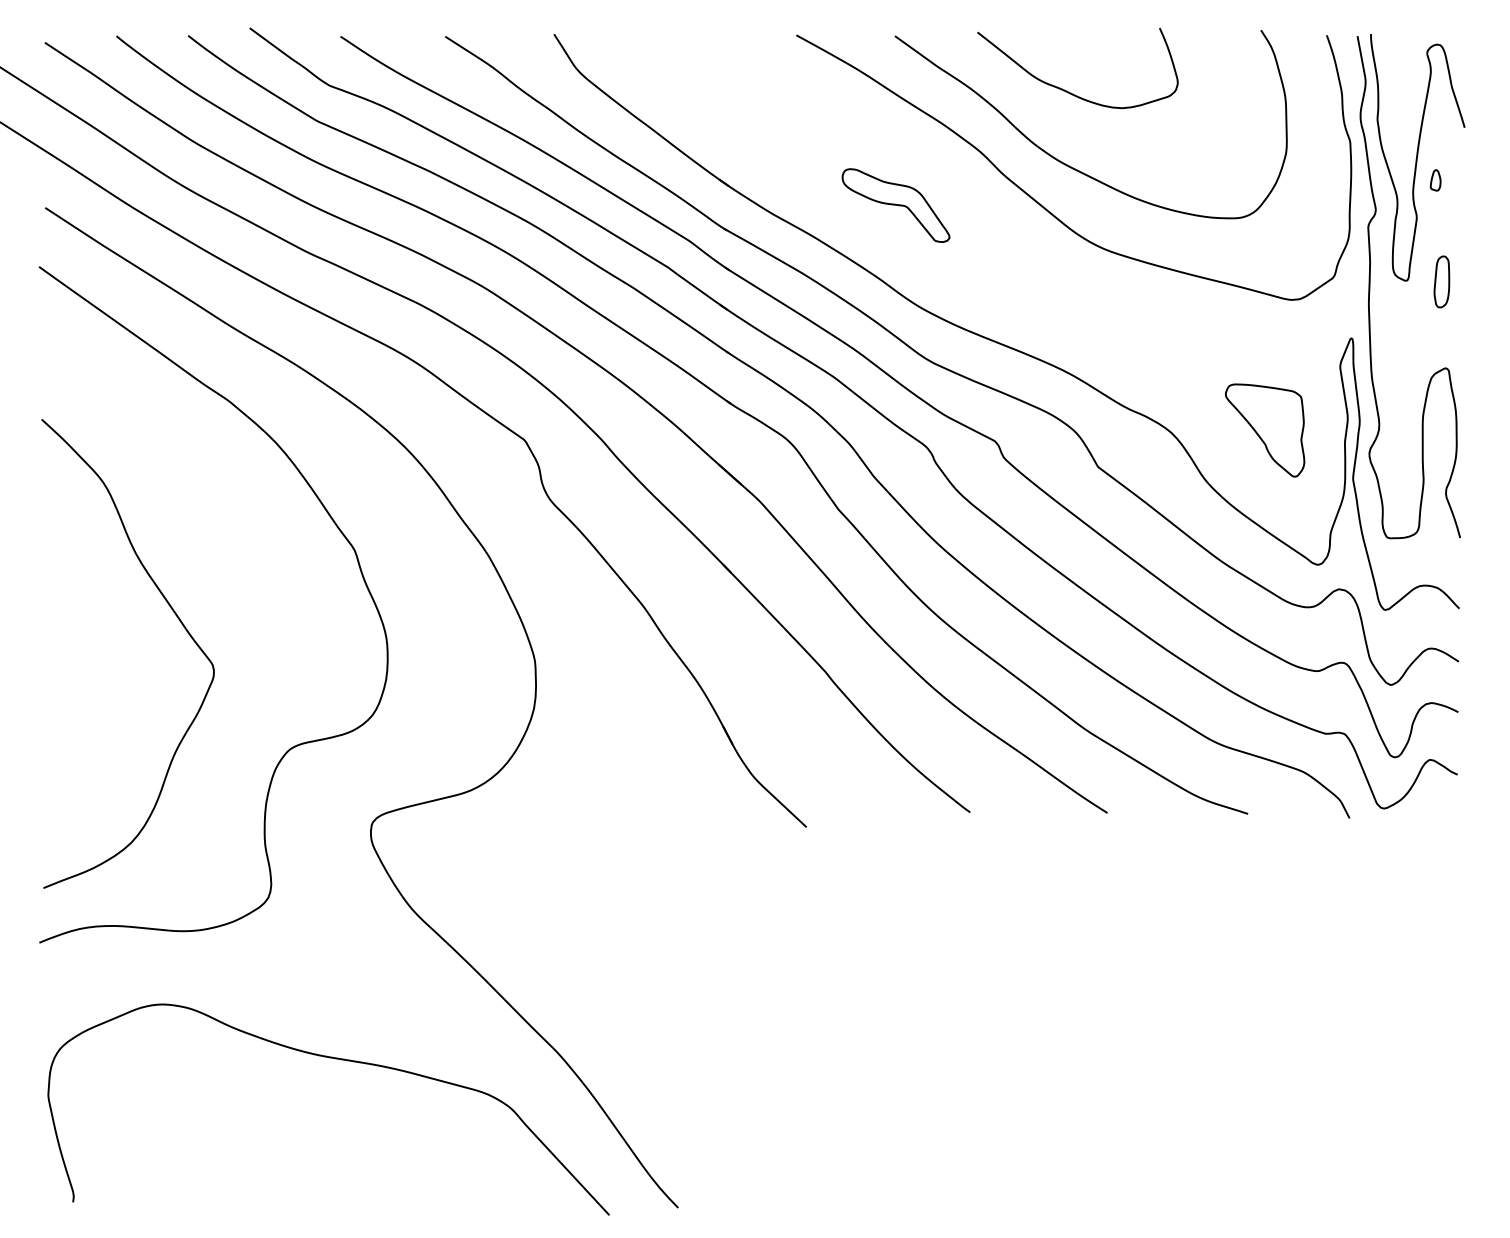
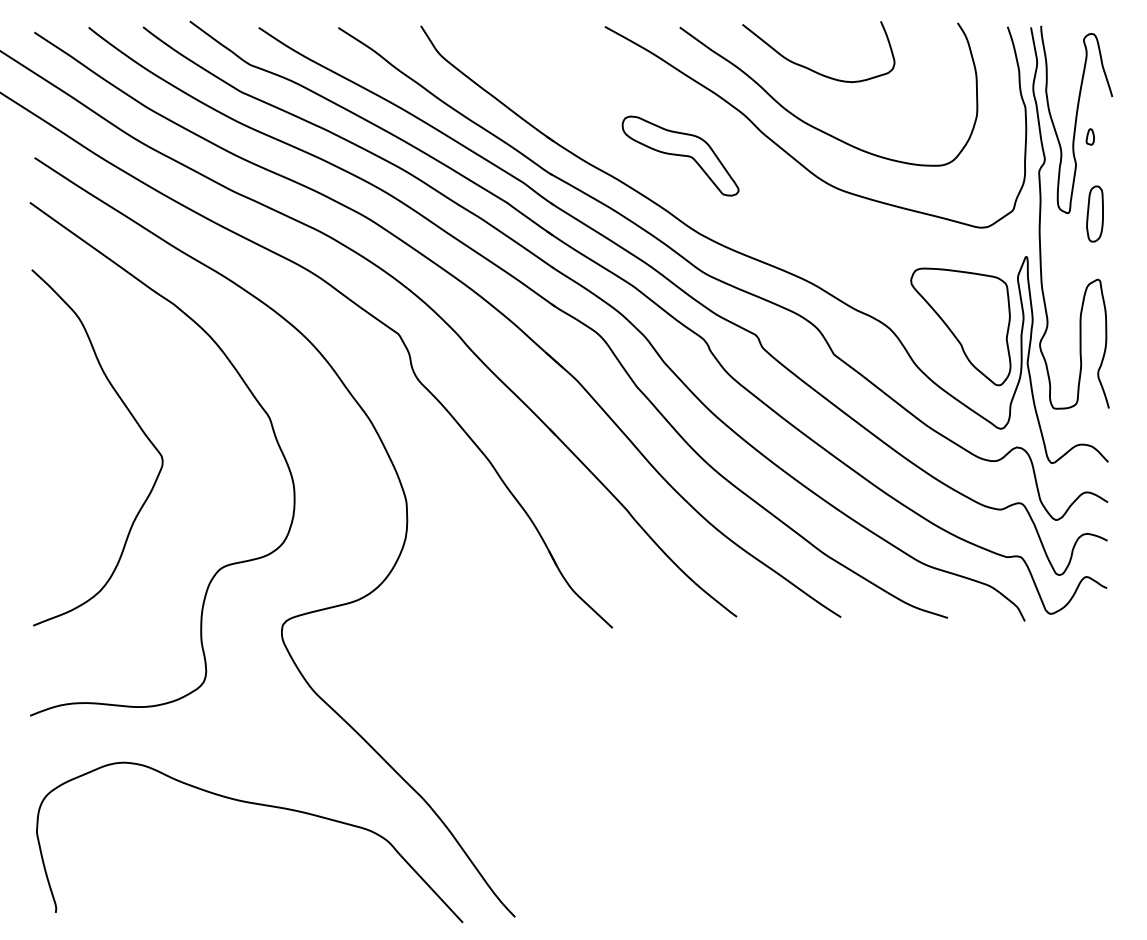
part: (895, 205) -> (680, 156), size x1.43
part: (1441, 281) -> (1094, 213), size x1.43
part: (1264, 430) -> (960, 326), size x1.67
curve: (177, 618) -> (135, 421), moved

